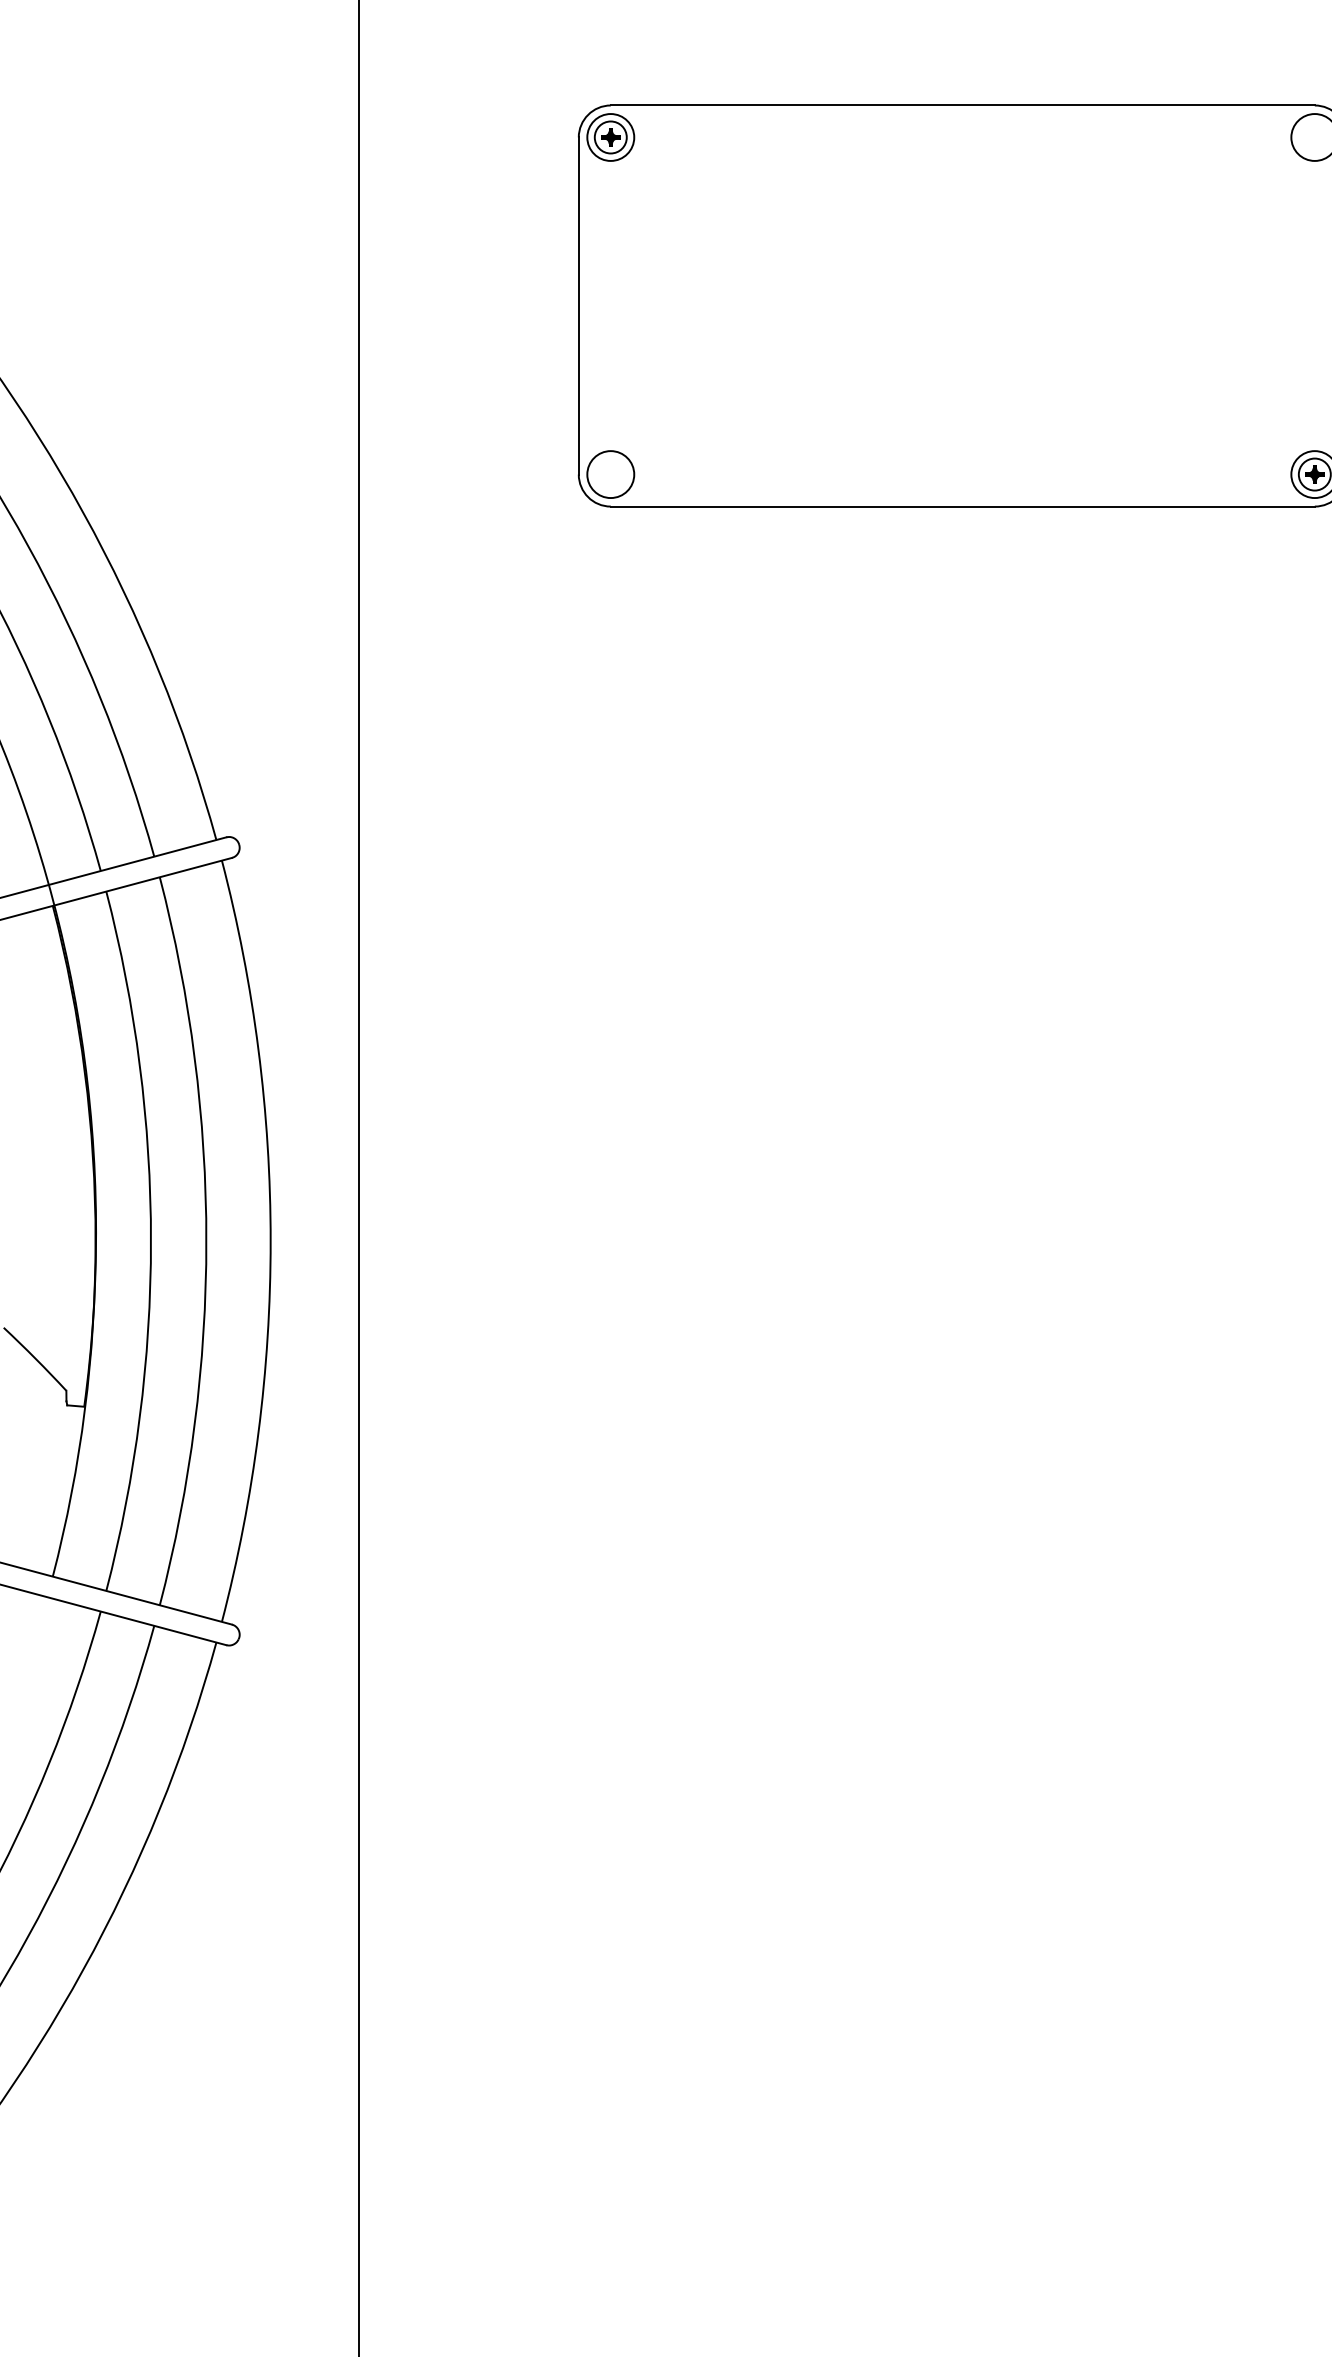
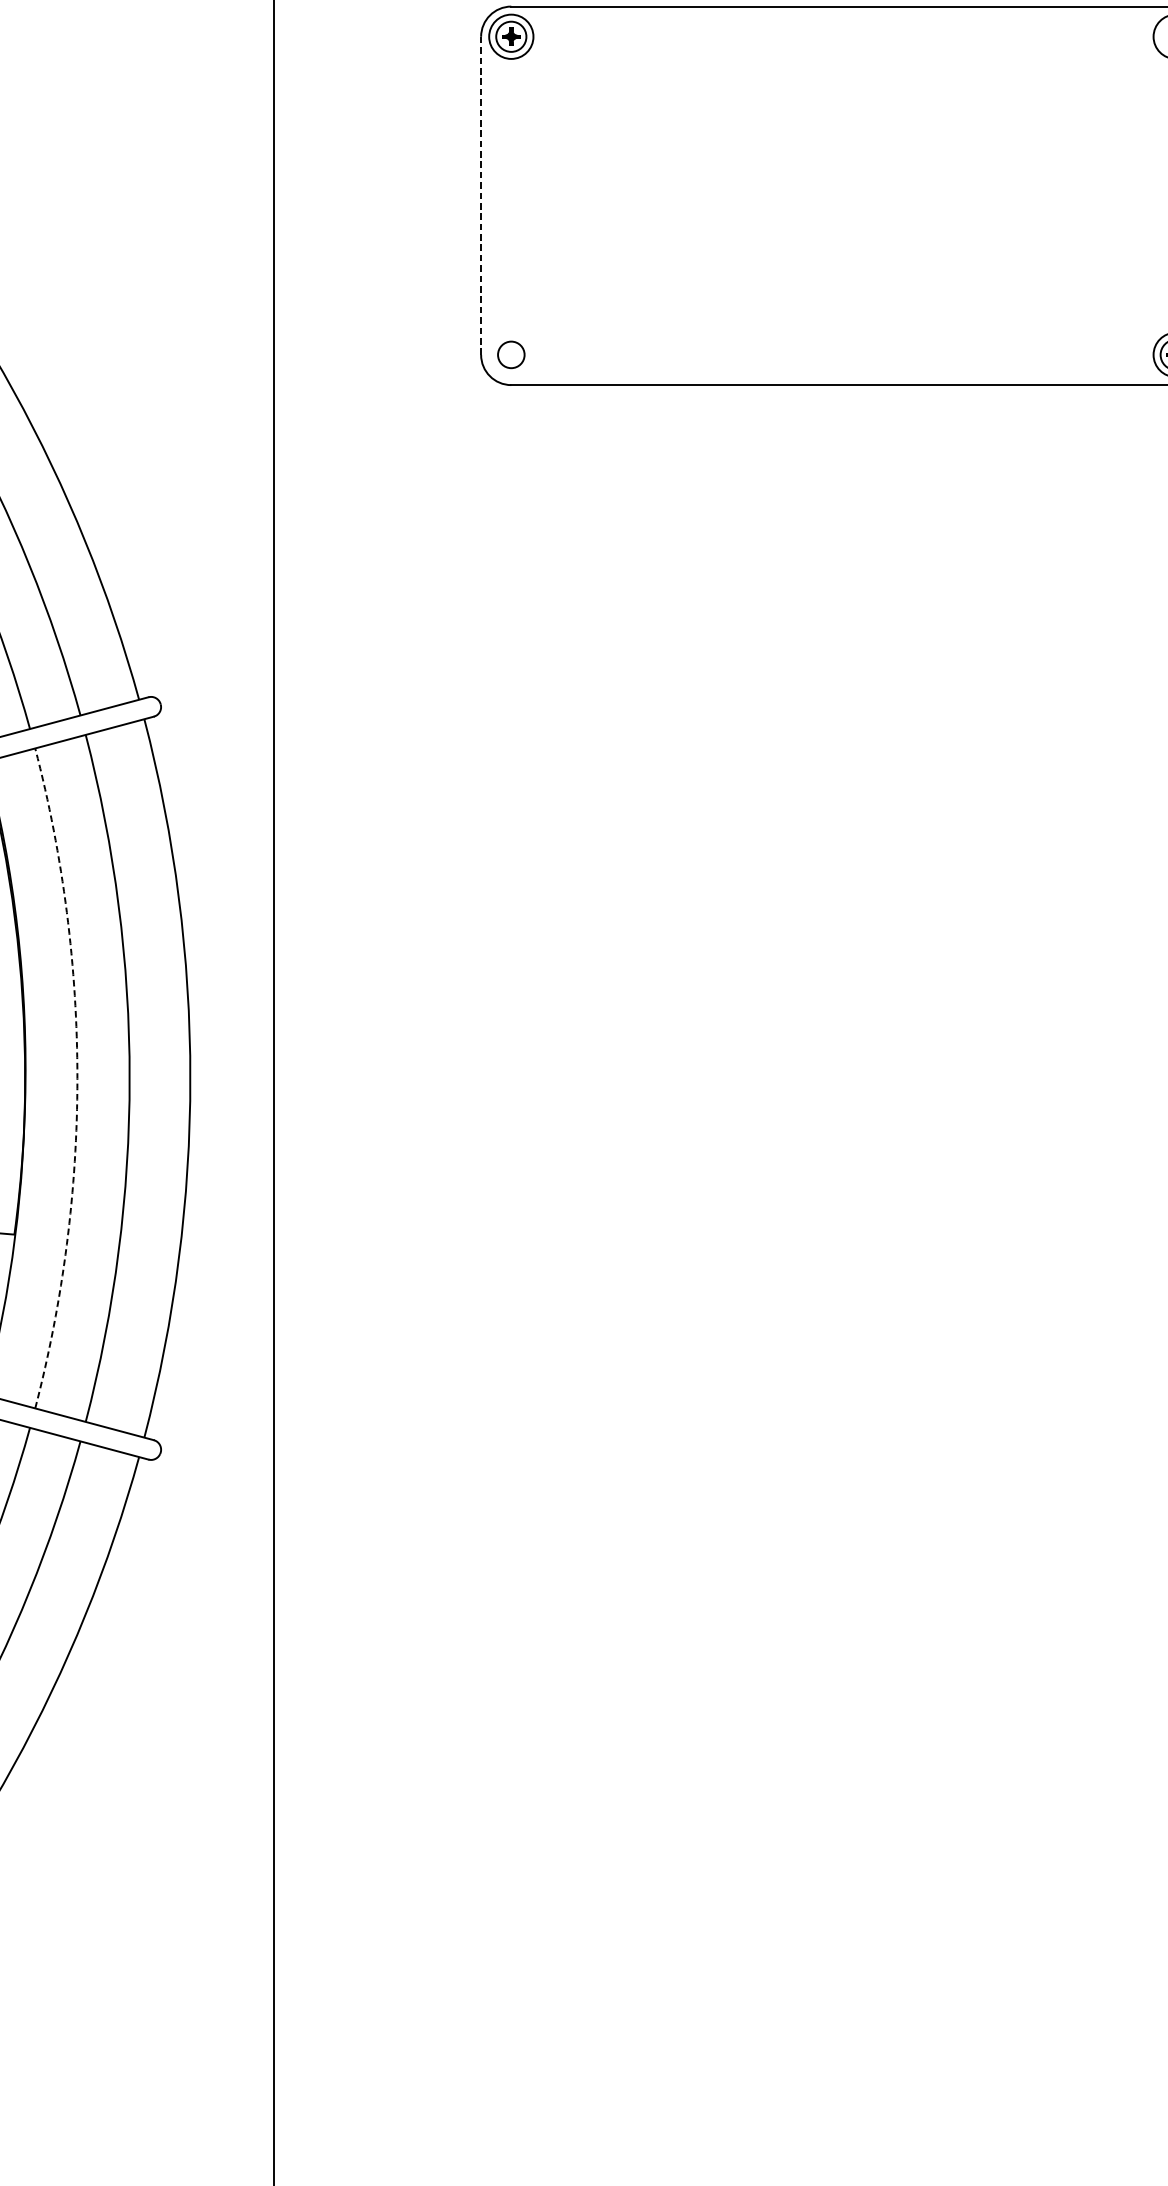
line: (578, 306) -> (480, 196), solid -> dashed
circle: (610, 474) -> (511, 354), size x0.6
arc: (151, 1241) -> (77, 1078), solid -> dashed

